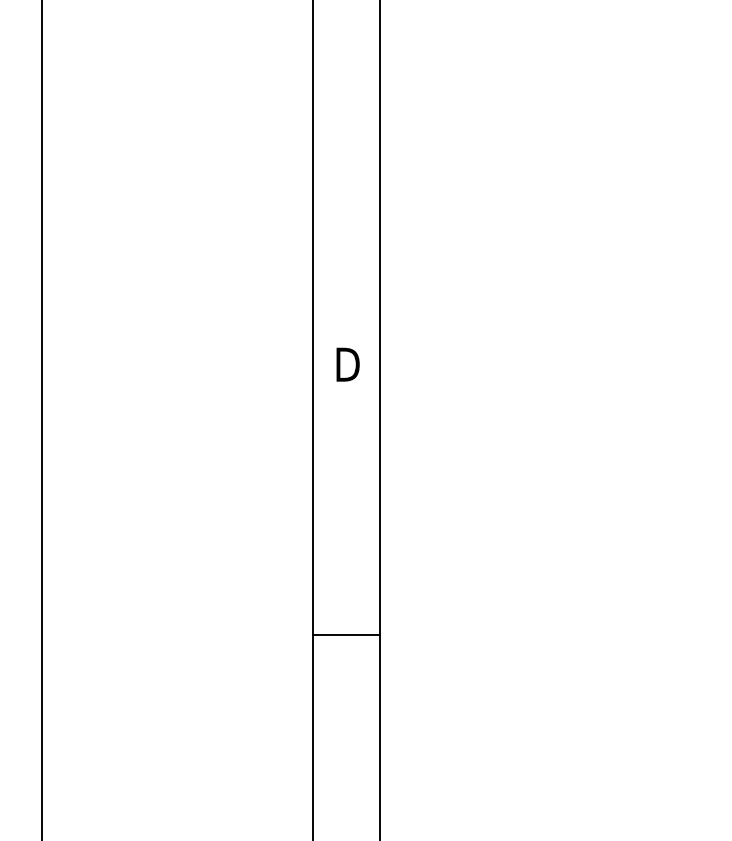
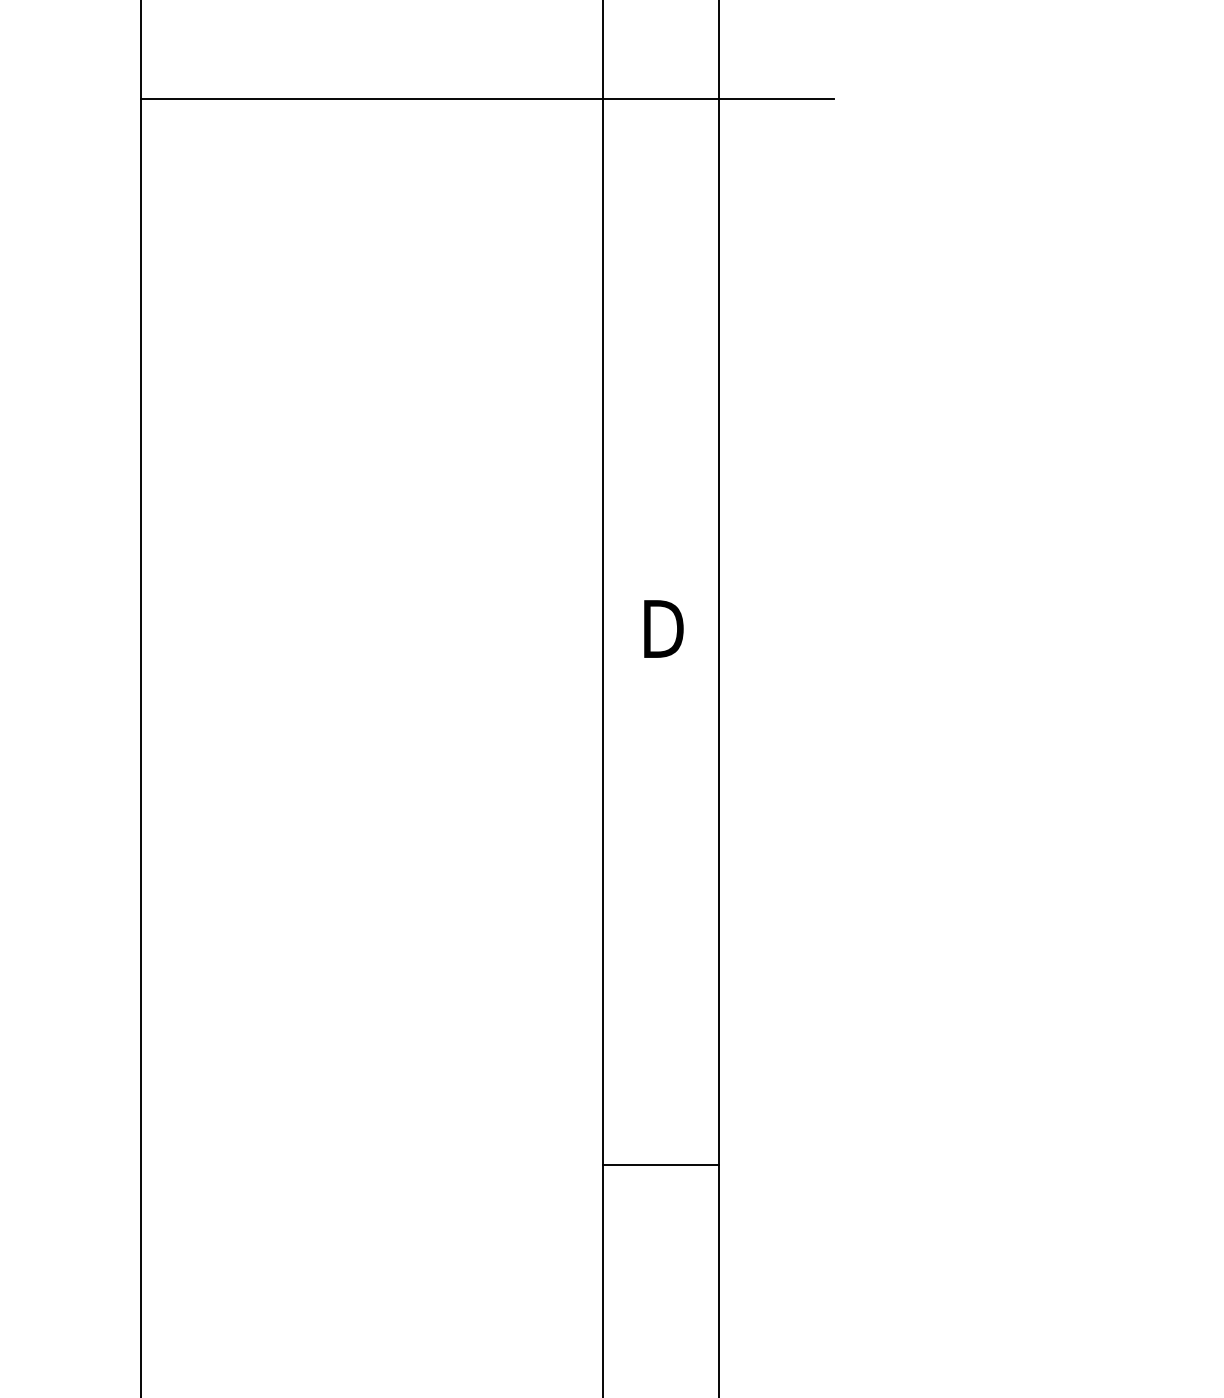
line: (244, 53) -> (487, 98), added
line: (346, 635) -> (661, 1165), moved

